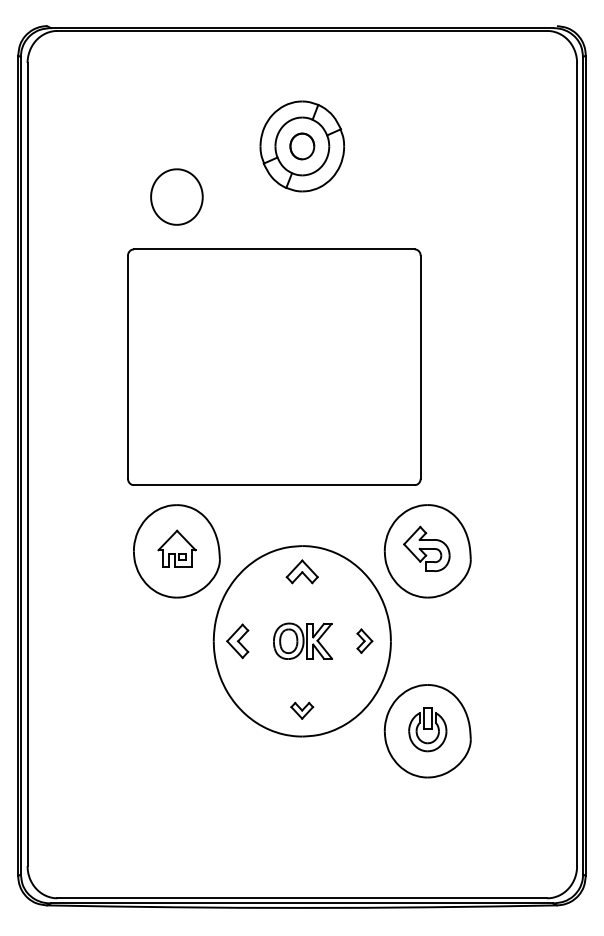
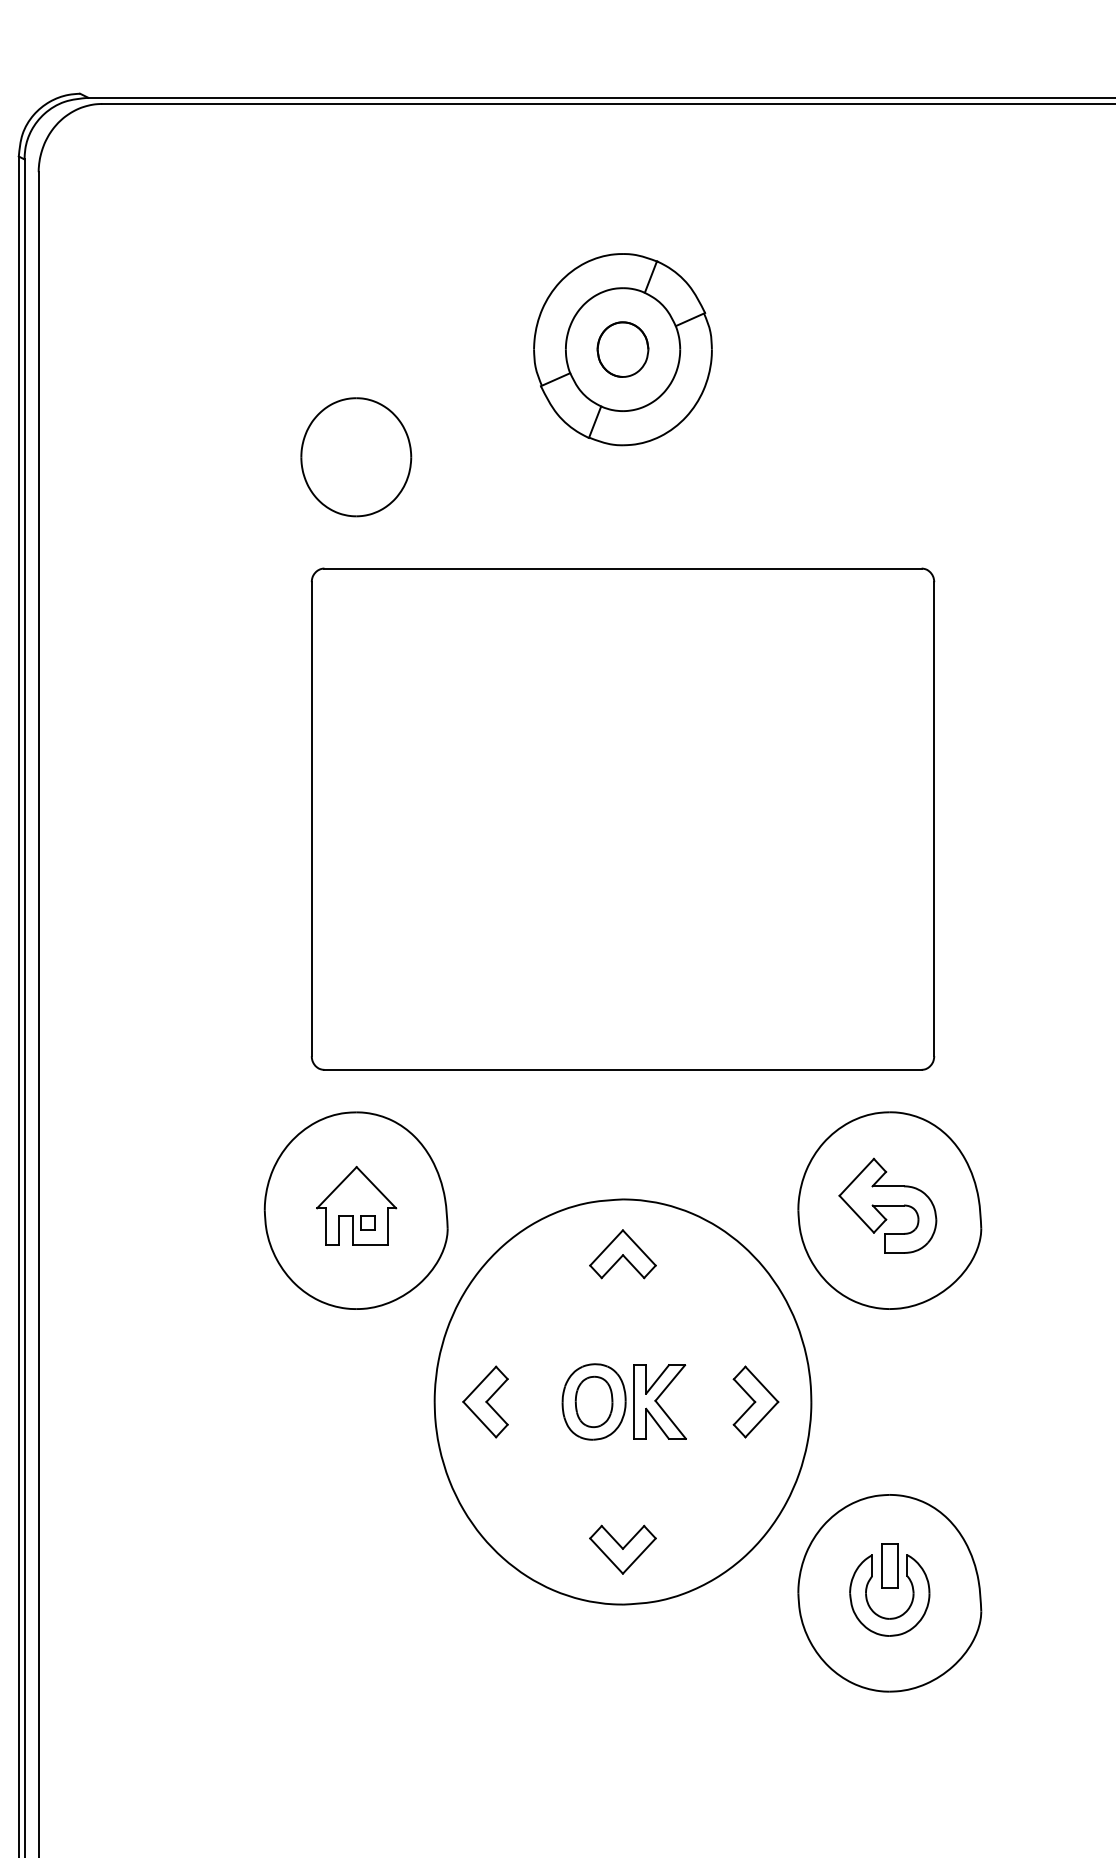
part: (274, 366) -> (623, 817), moved
part: (364, 640) -> (755, 1400), size x1.43
part: (301, 710) -> (621, 1549), size x1.43

